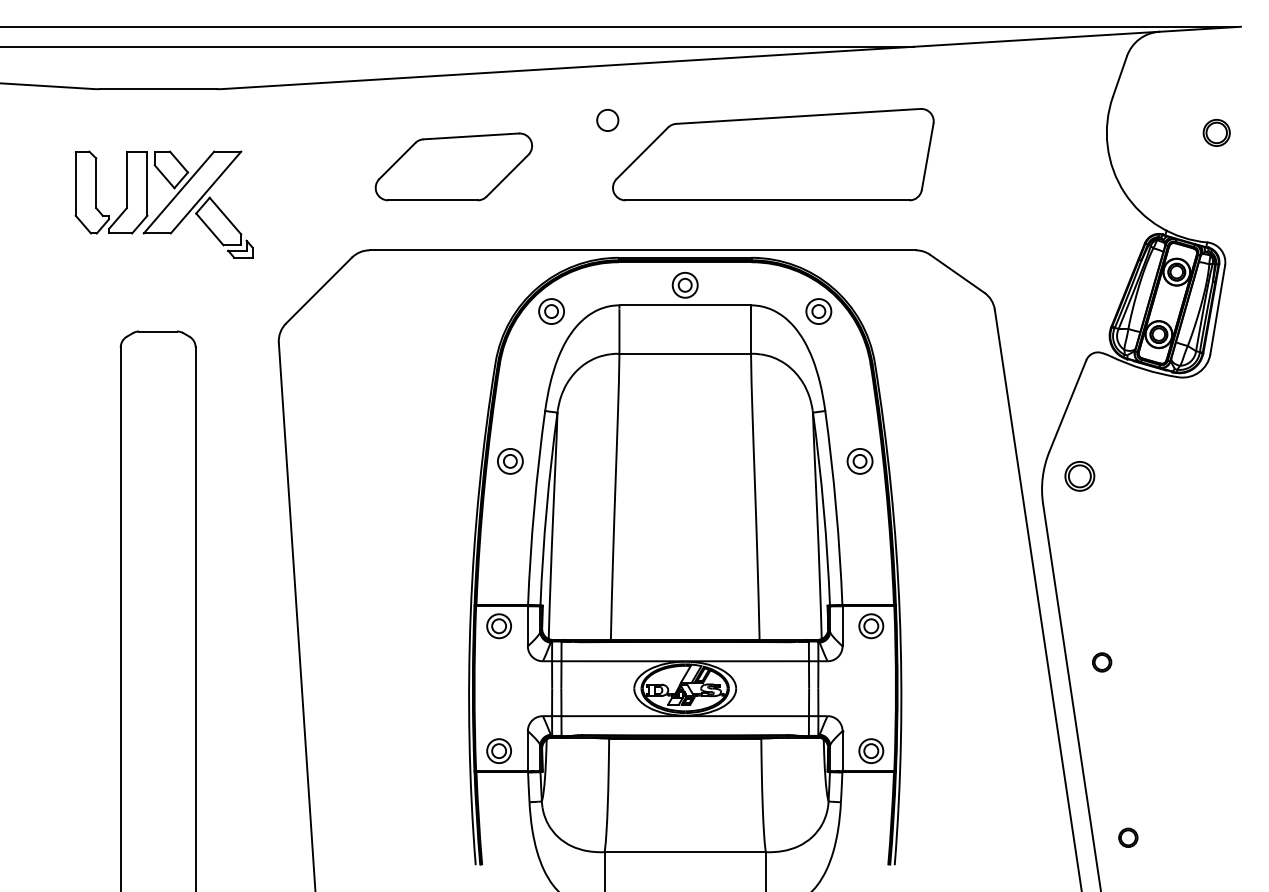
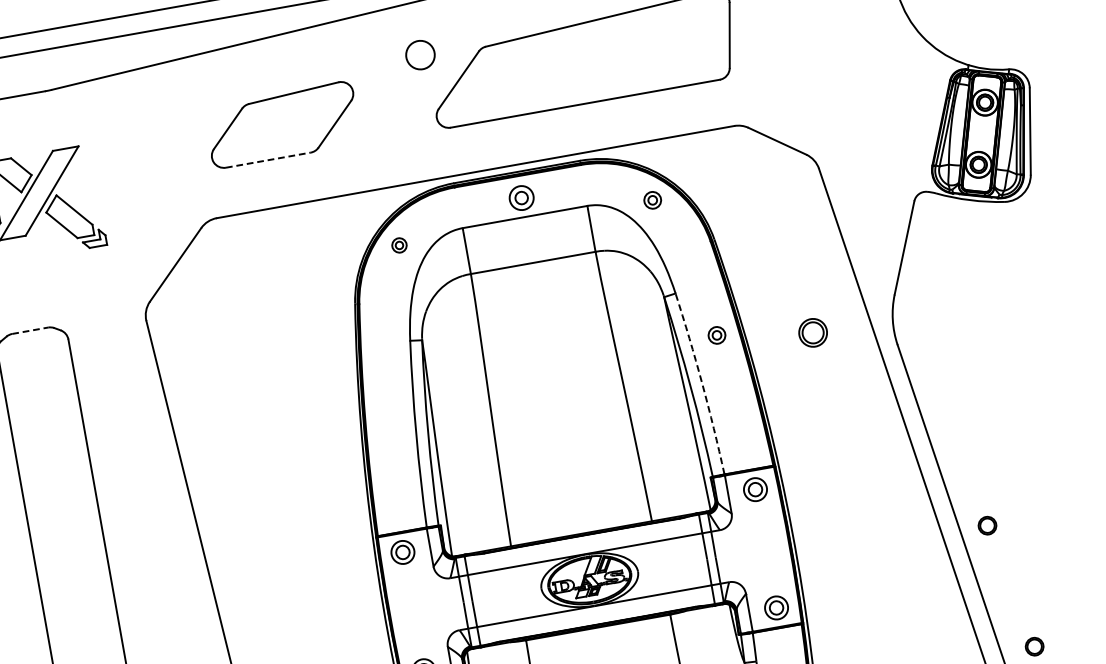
circle: (607, 119) -> (420, 54), size x1.4
line: (432, 200) -> (267, 160), solid -> dashed
part: (551, 311) -> (399, 245), size x0.6
part: (818, 311) -> (652, 200), size x0.7
line: (158, 331) -> (30, 330), solid -> dashed
part: (510, 461) -> (385, 394), removed
part: (859, 461) -> (716, 335), size x0.7
part: (1079, 476) -> (812, 333), moved
arc: (836, 507) -> (702, 383), solid -> dashed
part: (1102, 662) -> (987, 525), moved

